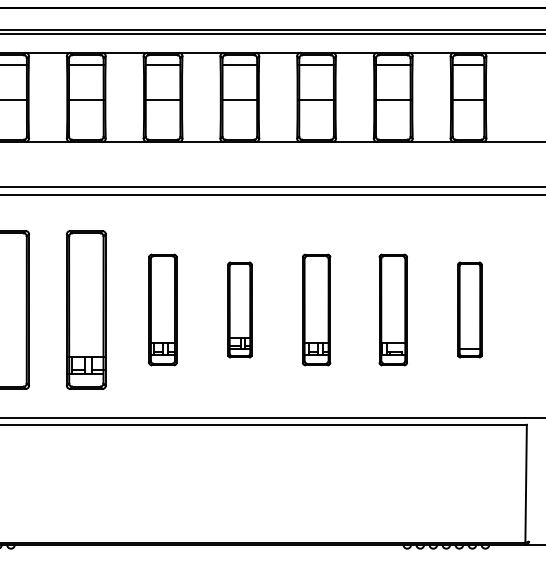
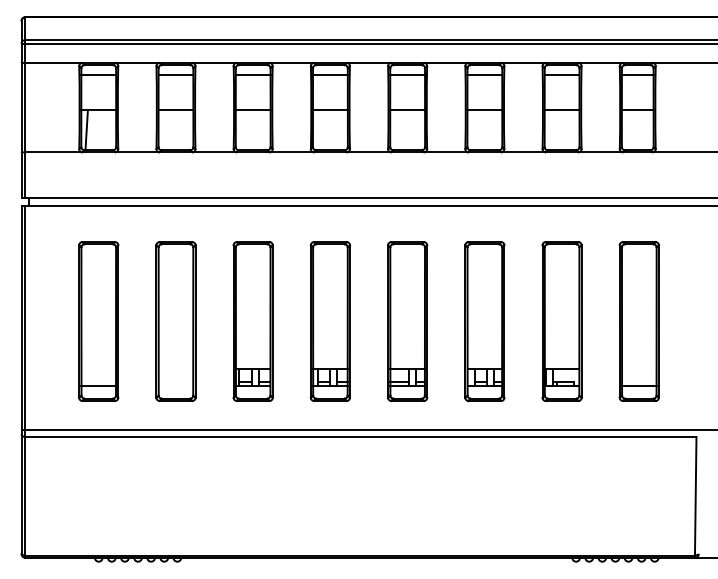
part: (162, 309) -> (329, 321), size x1.43
part: (239, 309) -> (407, 321), size x1.67
part: (316, 309) -> (484, 321), size x1.43
part: (392, 309) -> (561, 321), size x1.43
part: (469, 309) -> (638, 321), size x1.67

